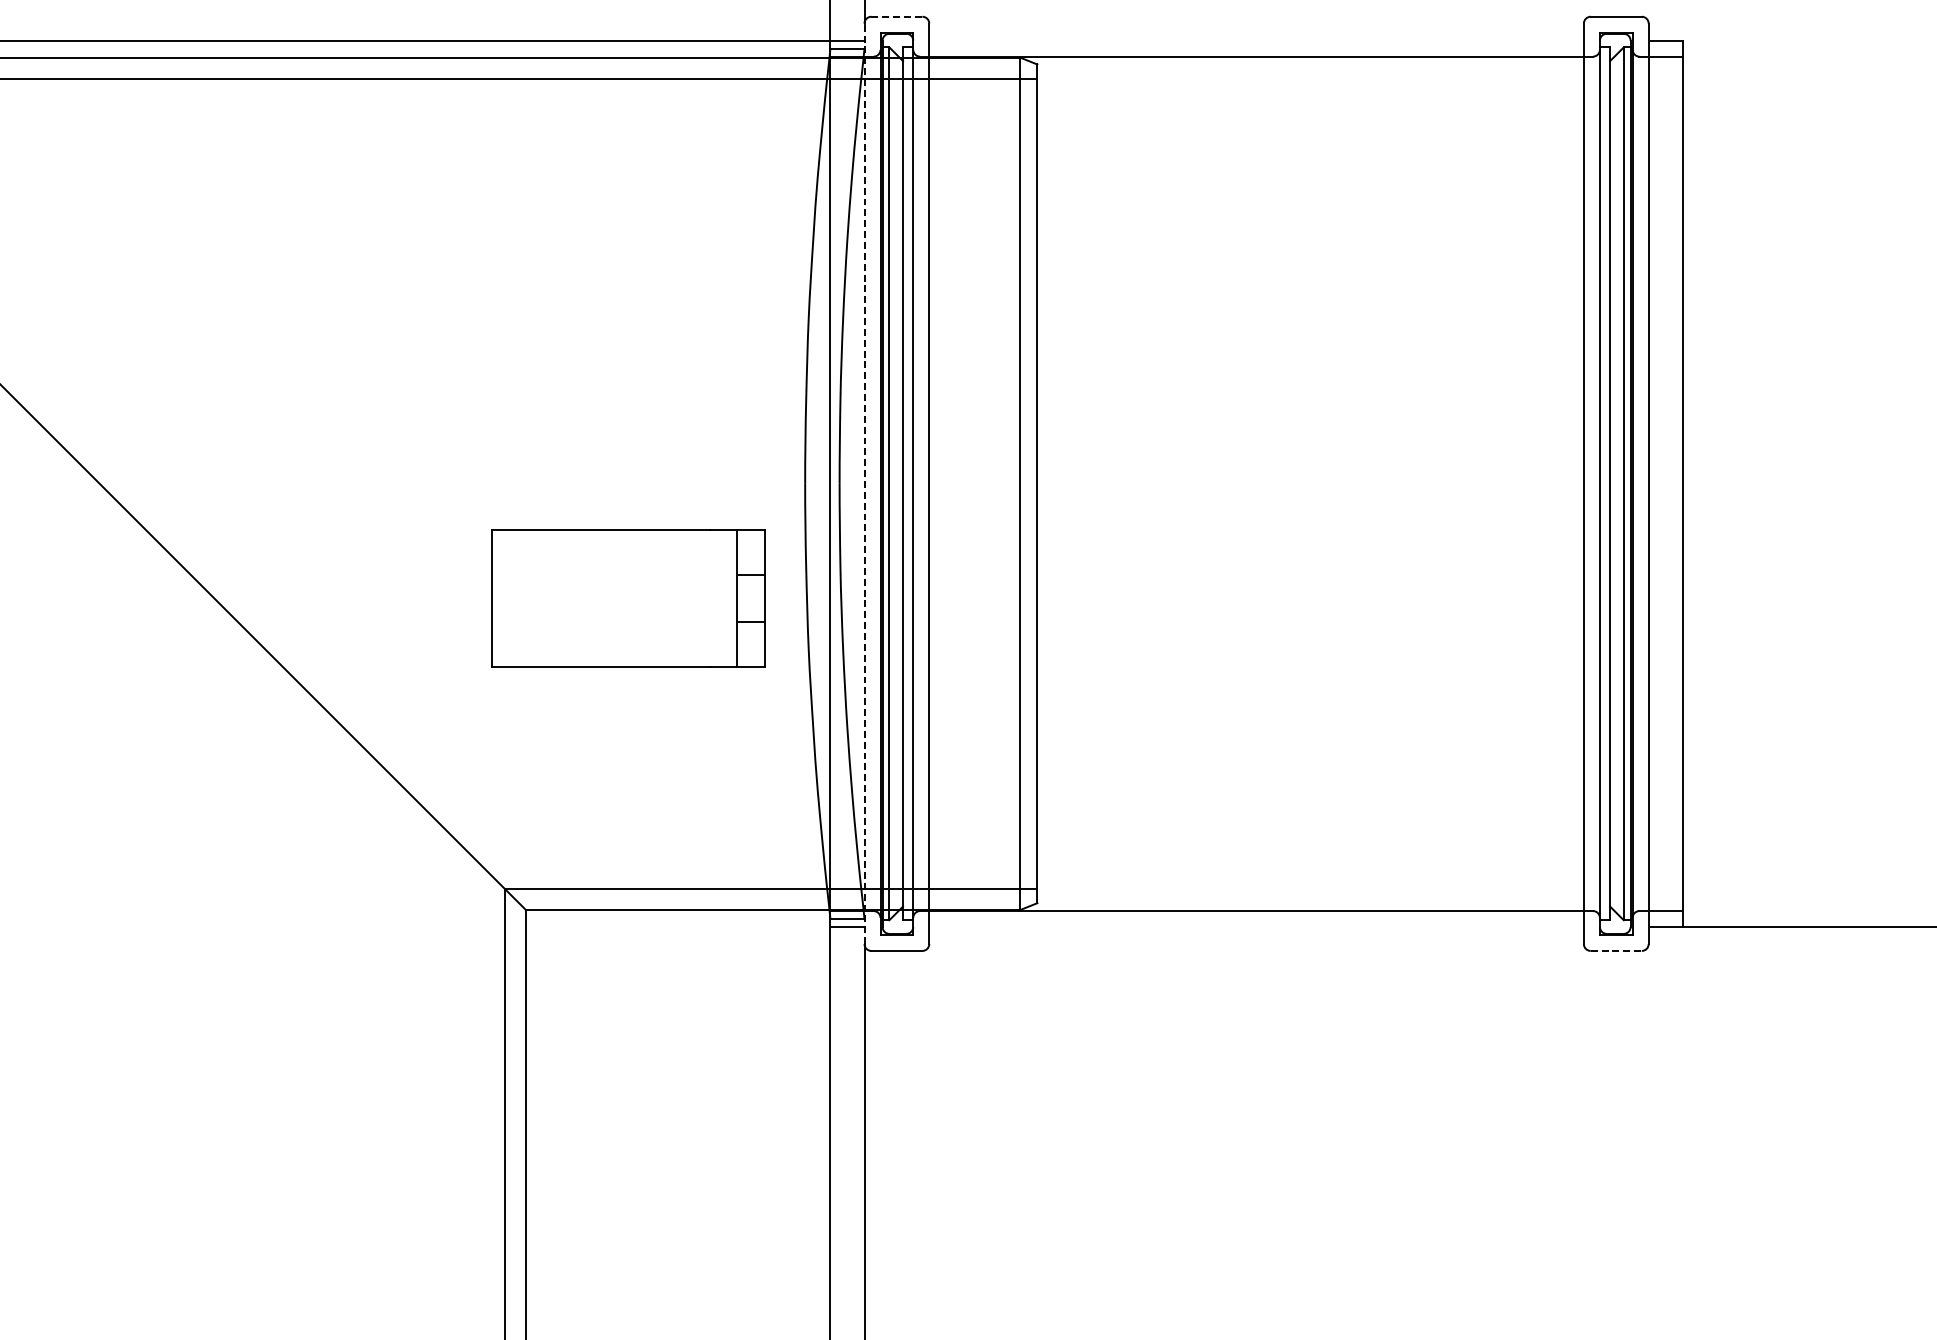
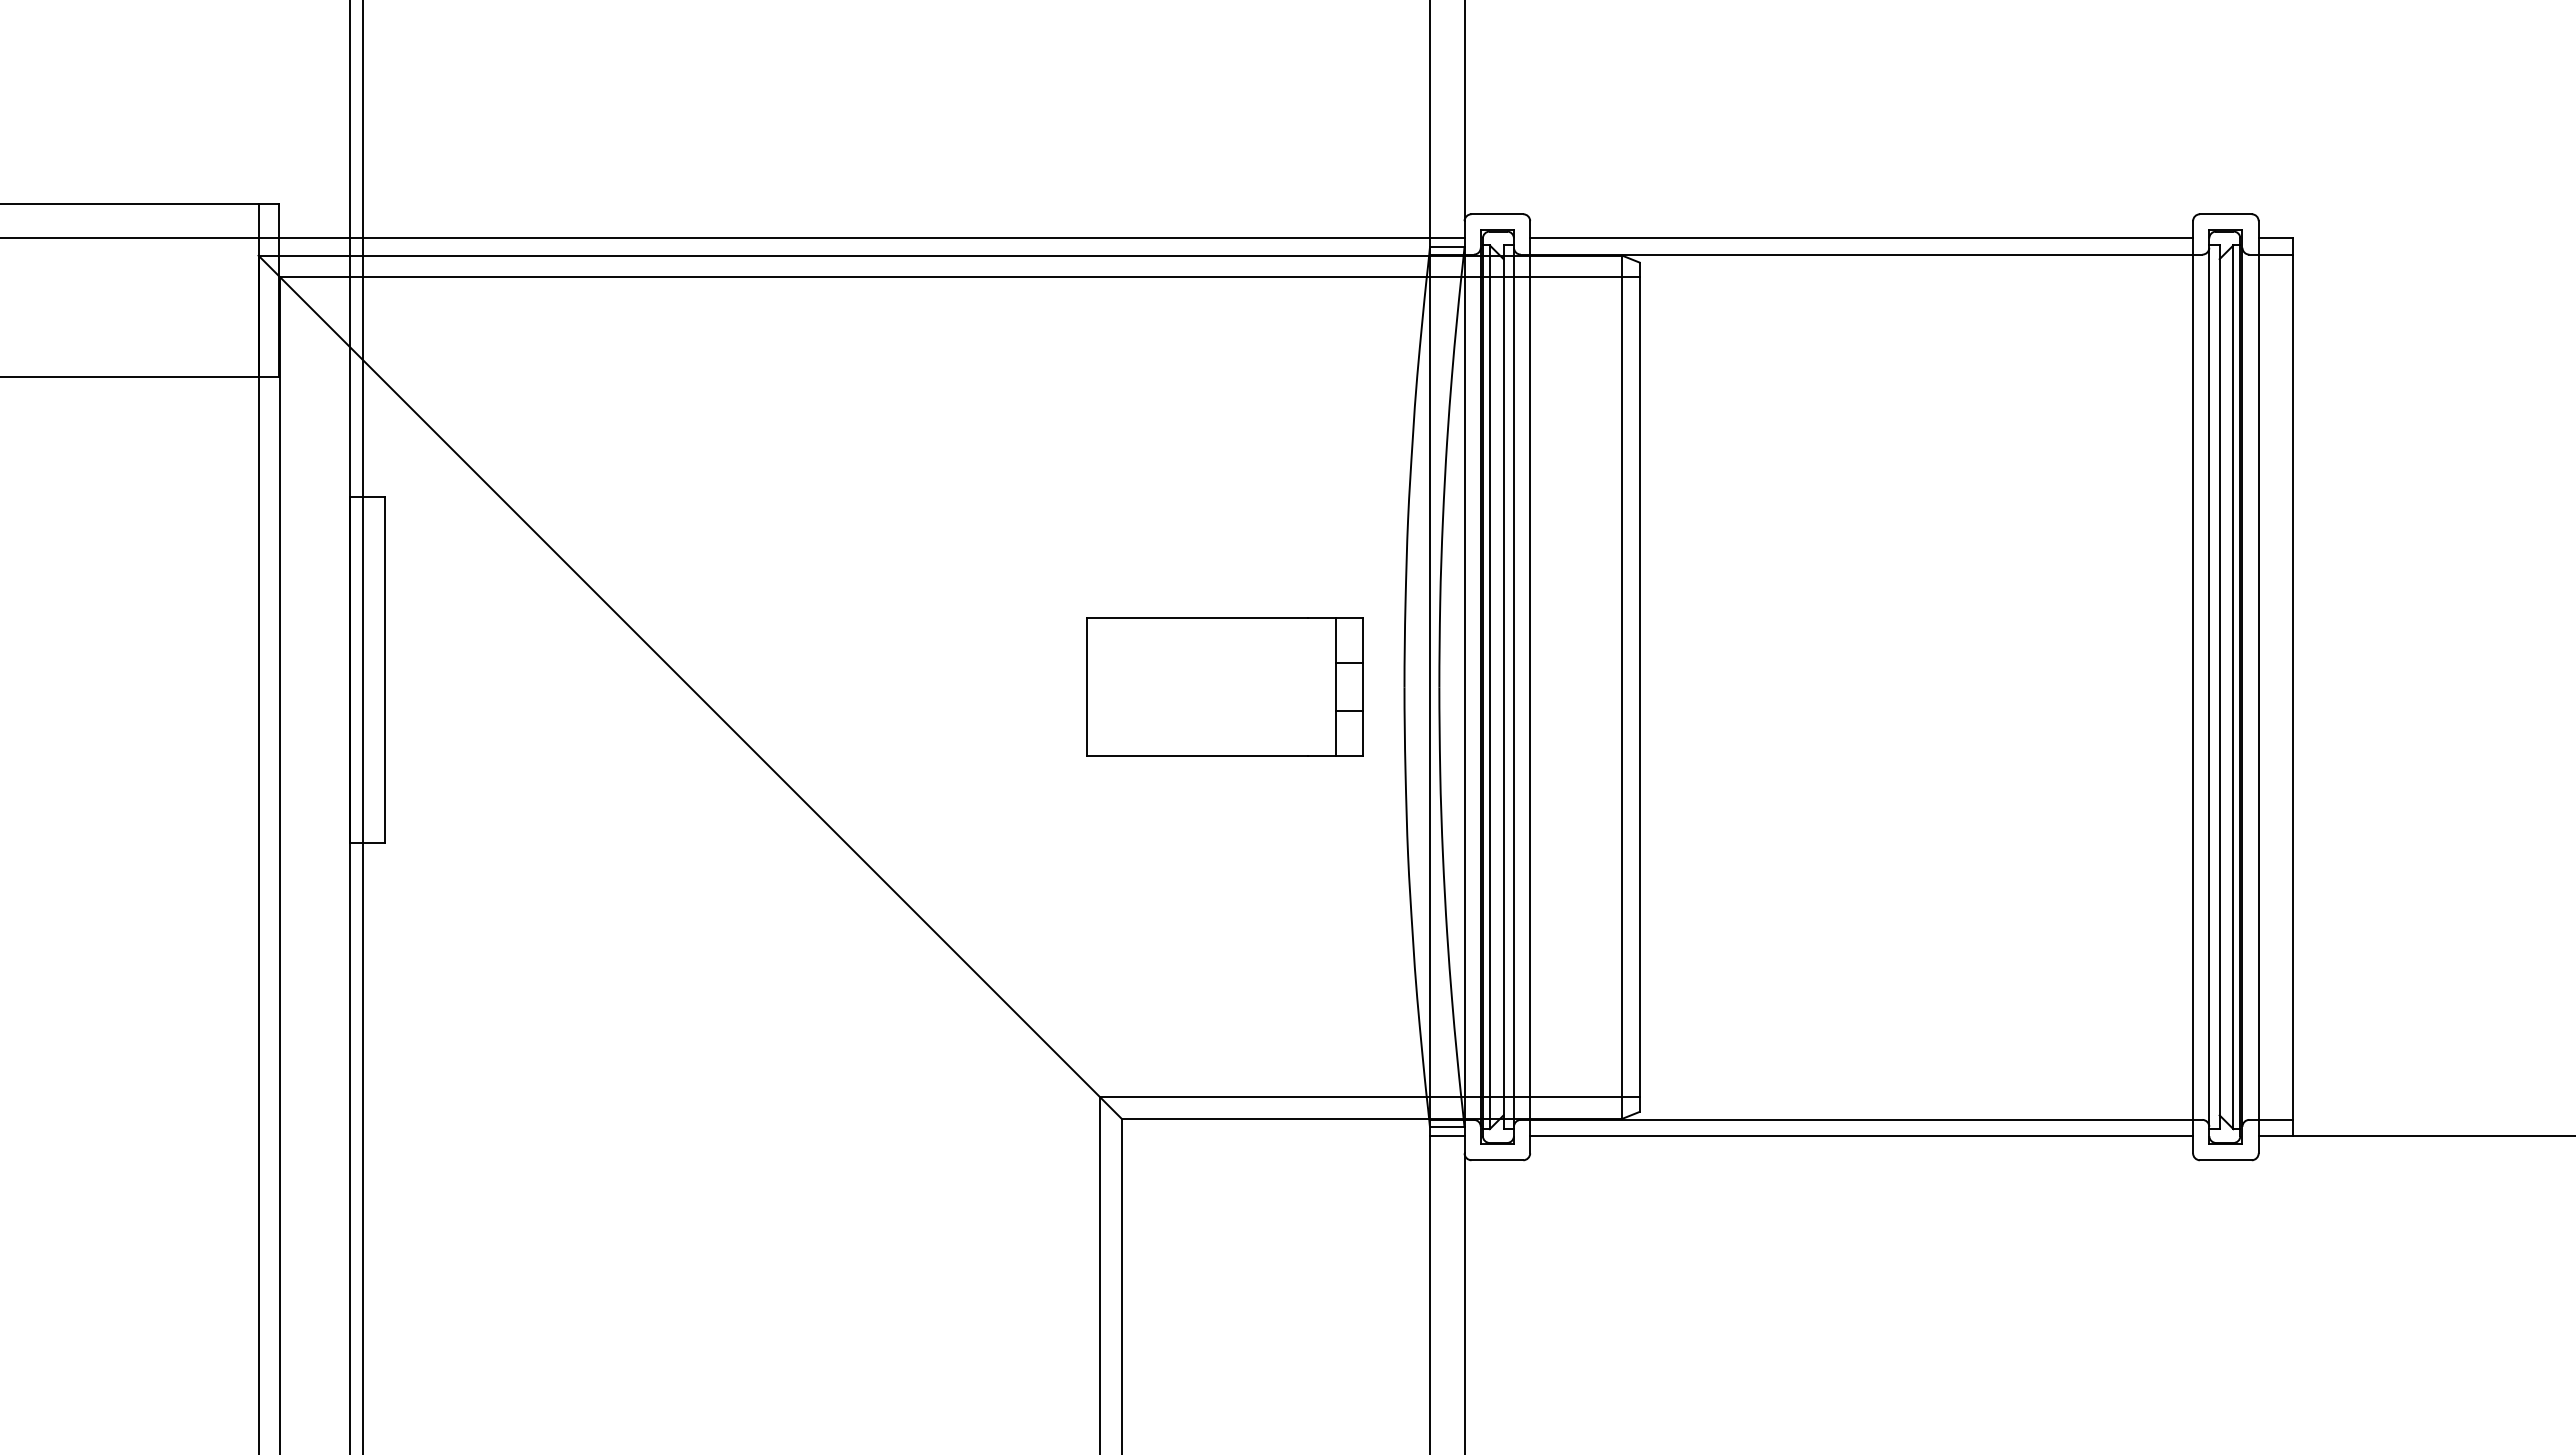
line: (897, 16) -> (1497, 214), dashed -> solid
line: (1256, 40) -> (1861, 238), added
line: (864, 483) -> (1464, 686), dashed -> solid
part: (627, 597) -> (1224, 686), moved
line: (1256, 927) -> (1861, 1136), added
line: (1615, 951) -> (2225, 1160), dashed -> solid

